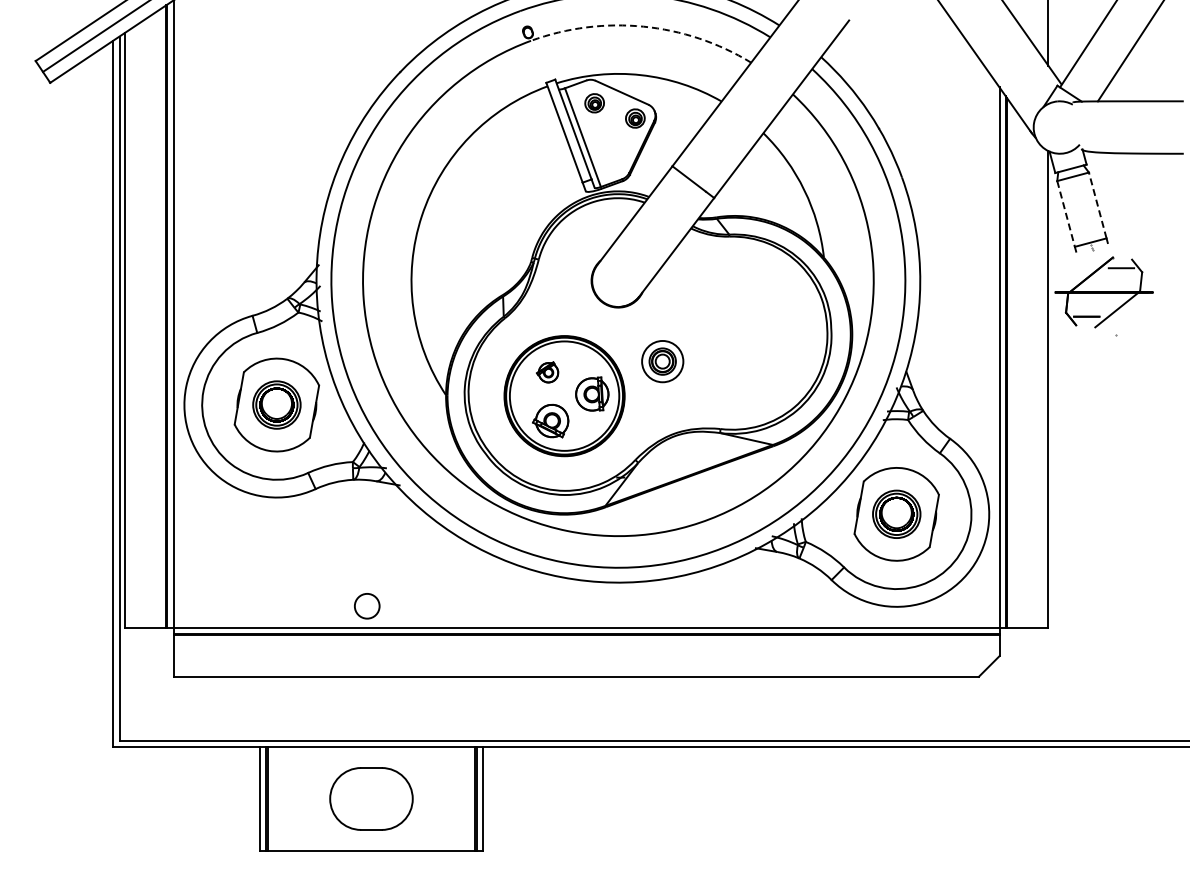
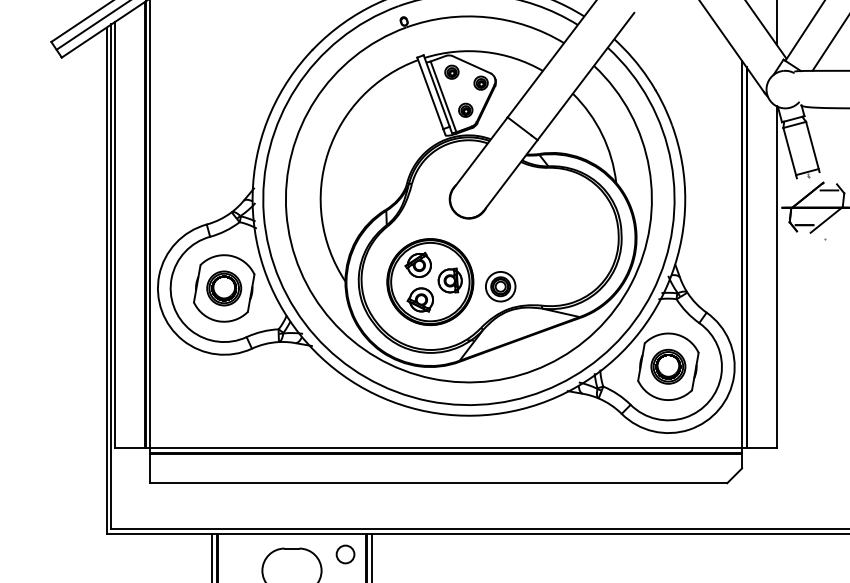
arc: (643, 26) -> (486, 17), dashed -> solid
part: (613, 156) -> (465, 110), added
line: (1097, 205) -> (812, 145), dashed -> solid
line: (1066, 214) -> (790, 151), dashed -> solid
part: (662, 361) -> (500, 286), moved
part: (547, 372) -> (418, 265), size x1.67
circle: (367, 606) -> (345, 554), moved

